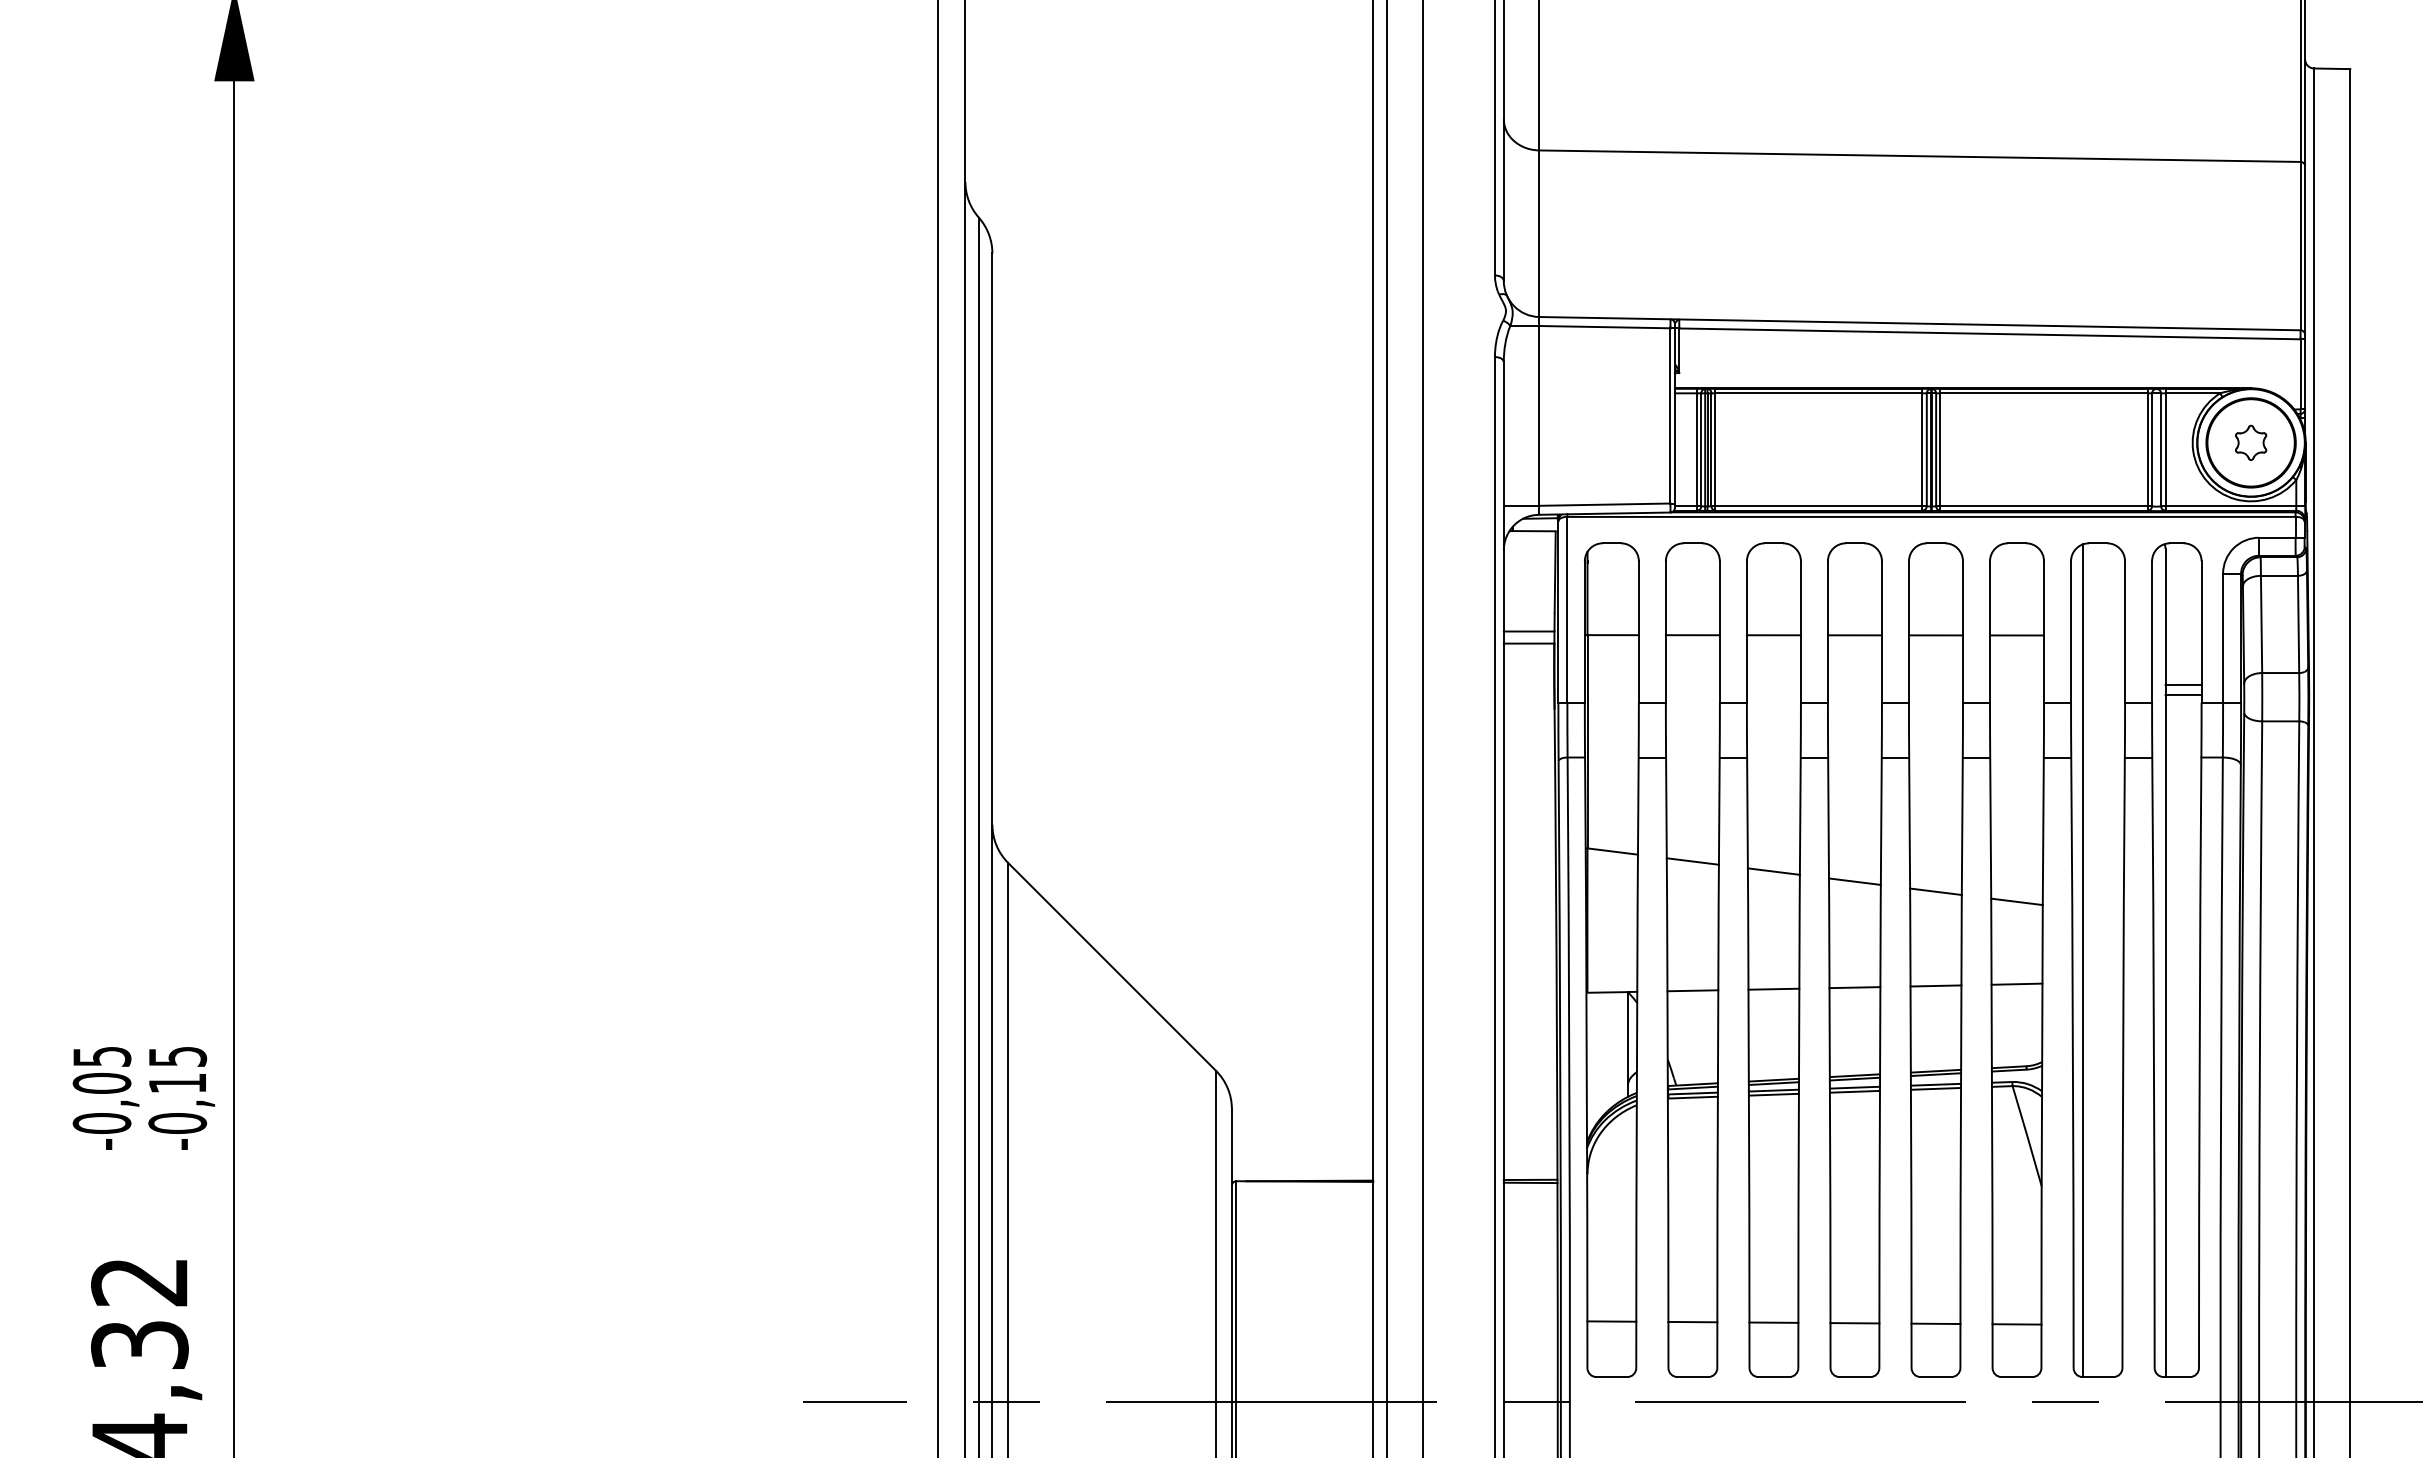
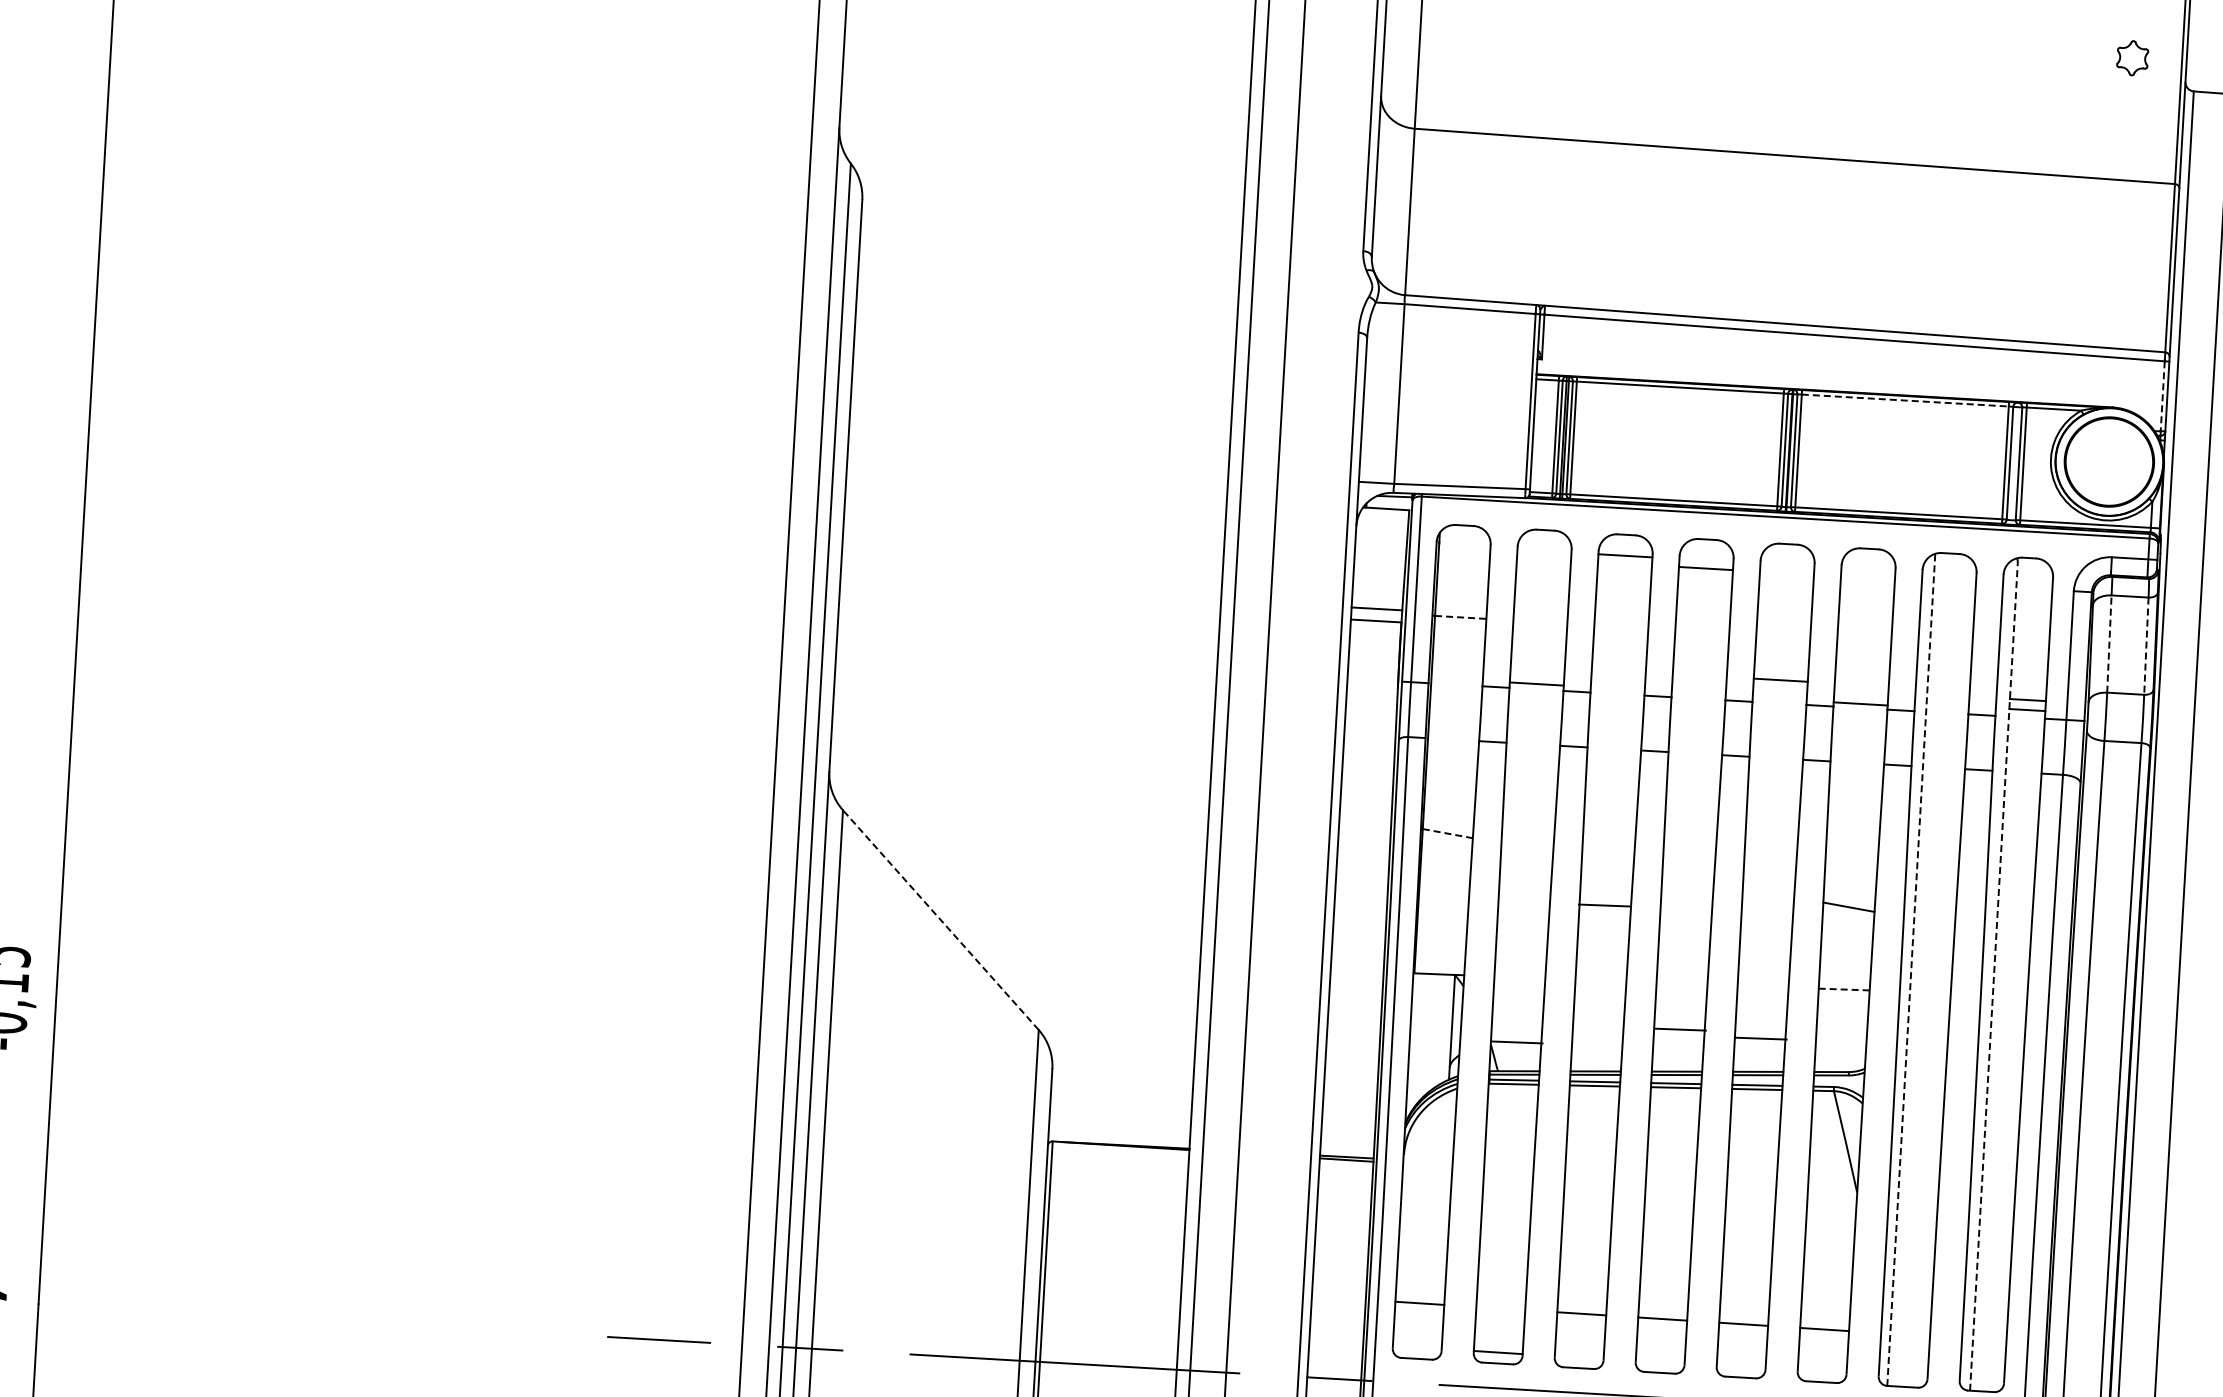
line: (2300, 374) -> (2162, 396), solid -> dashed
line: (2044, 393) -> (1905, 400), solid -> dashed
part: (2251, 442) -> (2133, 57), moved
line: (2261, 624) -> (2109, 644), solid -> dashed
line: (2298, 624) -> (2146, 646), solid -> dashed
line: (1613, 635) -> (1461, 617), solid -> dashed
line: (1692, 635) -> (1536, 684), moved
line: (1773, 635) -> (1625, 556), moved
line: (1854, 635) -> (1705, 568), moved
line: (1935, 635) -> (1780, 680), moved
line: (2017, 635) -> (1861, 704), moved
line: (1613, 851) -> (1448, 833), solid -> dashed
line: (1692, 861) -> (1526, 848), removed
line: (1773, 871) -> (1607, 862), removed
line: (1854, 881) -> (1687, 877), removed
line: (1935, 891) -> (1768, 892), removed
line: (2082, 960) -> (1911, 969), solid -> dashed
line: (2165, 962) -> (1993, 976), solid -> dashed
line: (1112, 966) -> (941, 919), solid -> dashed
line: (2016, 984) -> (1843, 989), solid -> dashed
line: (1935, 985) -> (1760, 1038), moved
line: (1854, 987) -> (1679, 1029), moved
line: (1773, 988) -> (1603, 904), moved
line: (1692, 990) -> (1516, 1042), moved
line: (1692, 1321) -> (1497, 1351), moved

